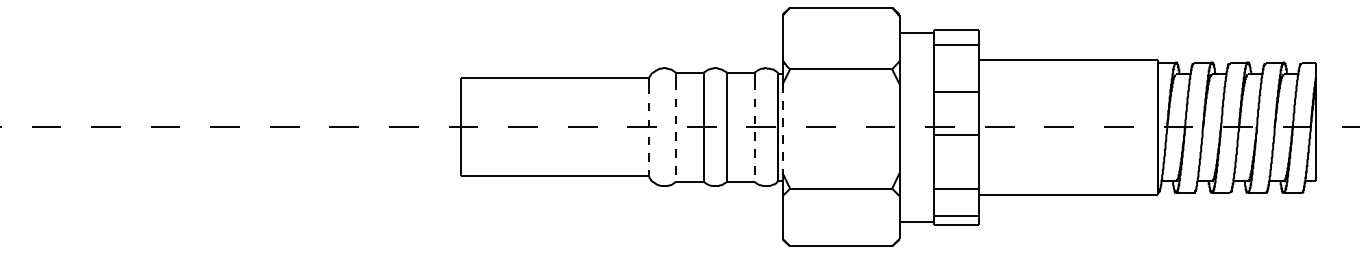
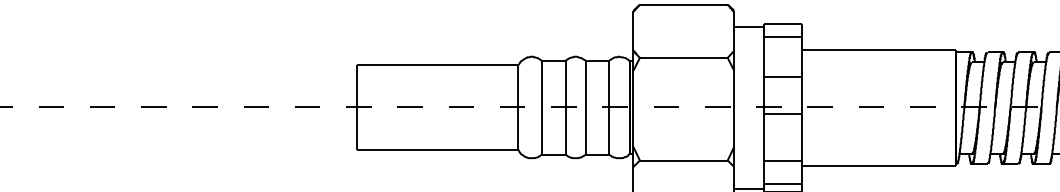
line: (782, 129) -> (633, 109), dashed -> solid
line: (648, 131) -> (518, 111), dashed -> solid
line: (676, 132) -> (542, 112), dashed -> solid
line: (754, 132) -> (609, 112), dashed -> solid

